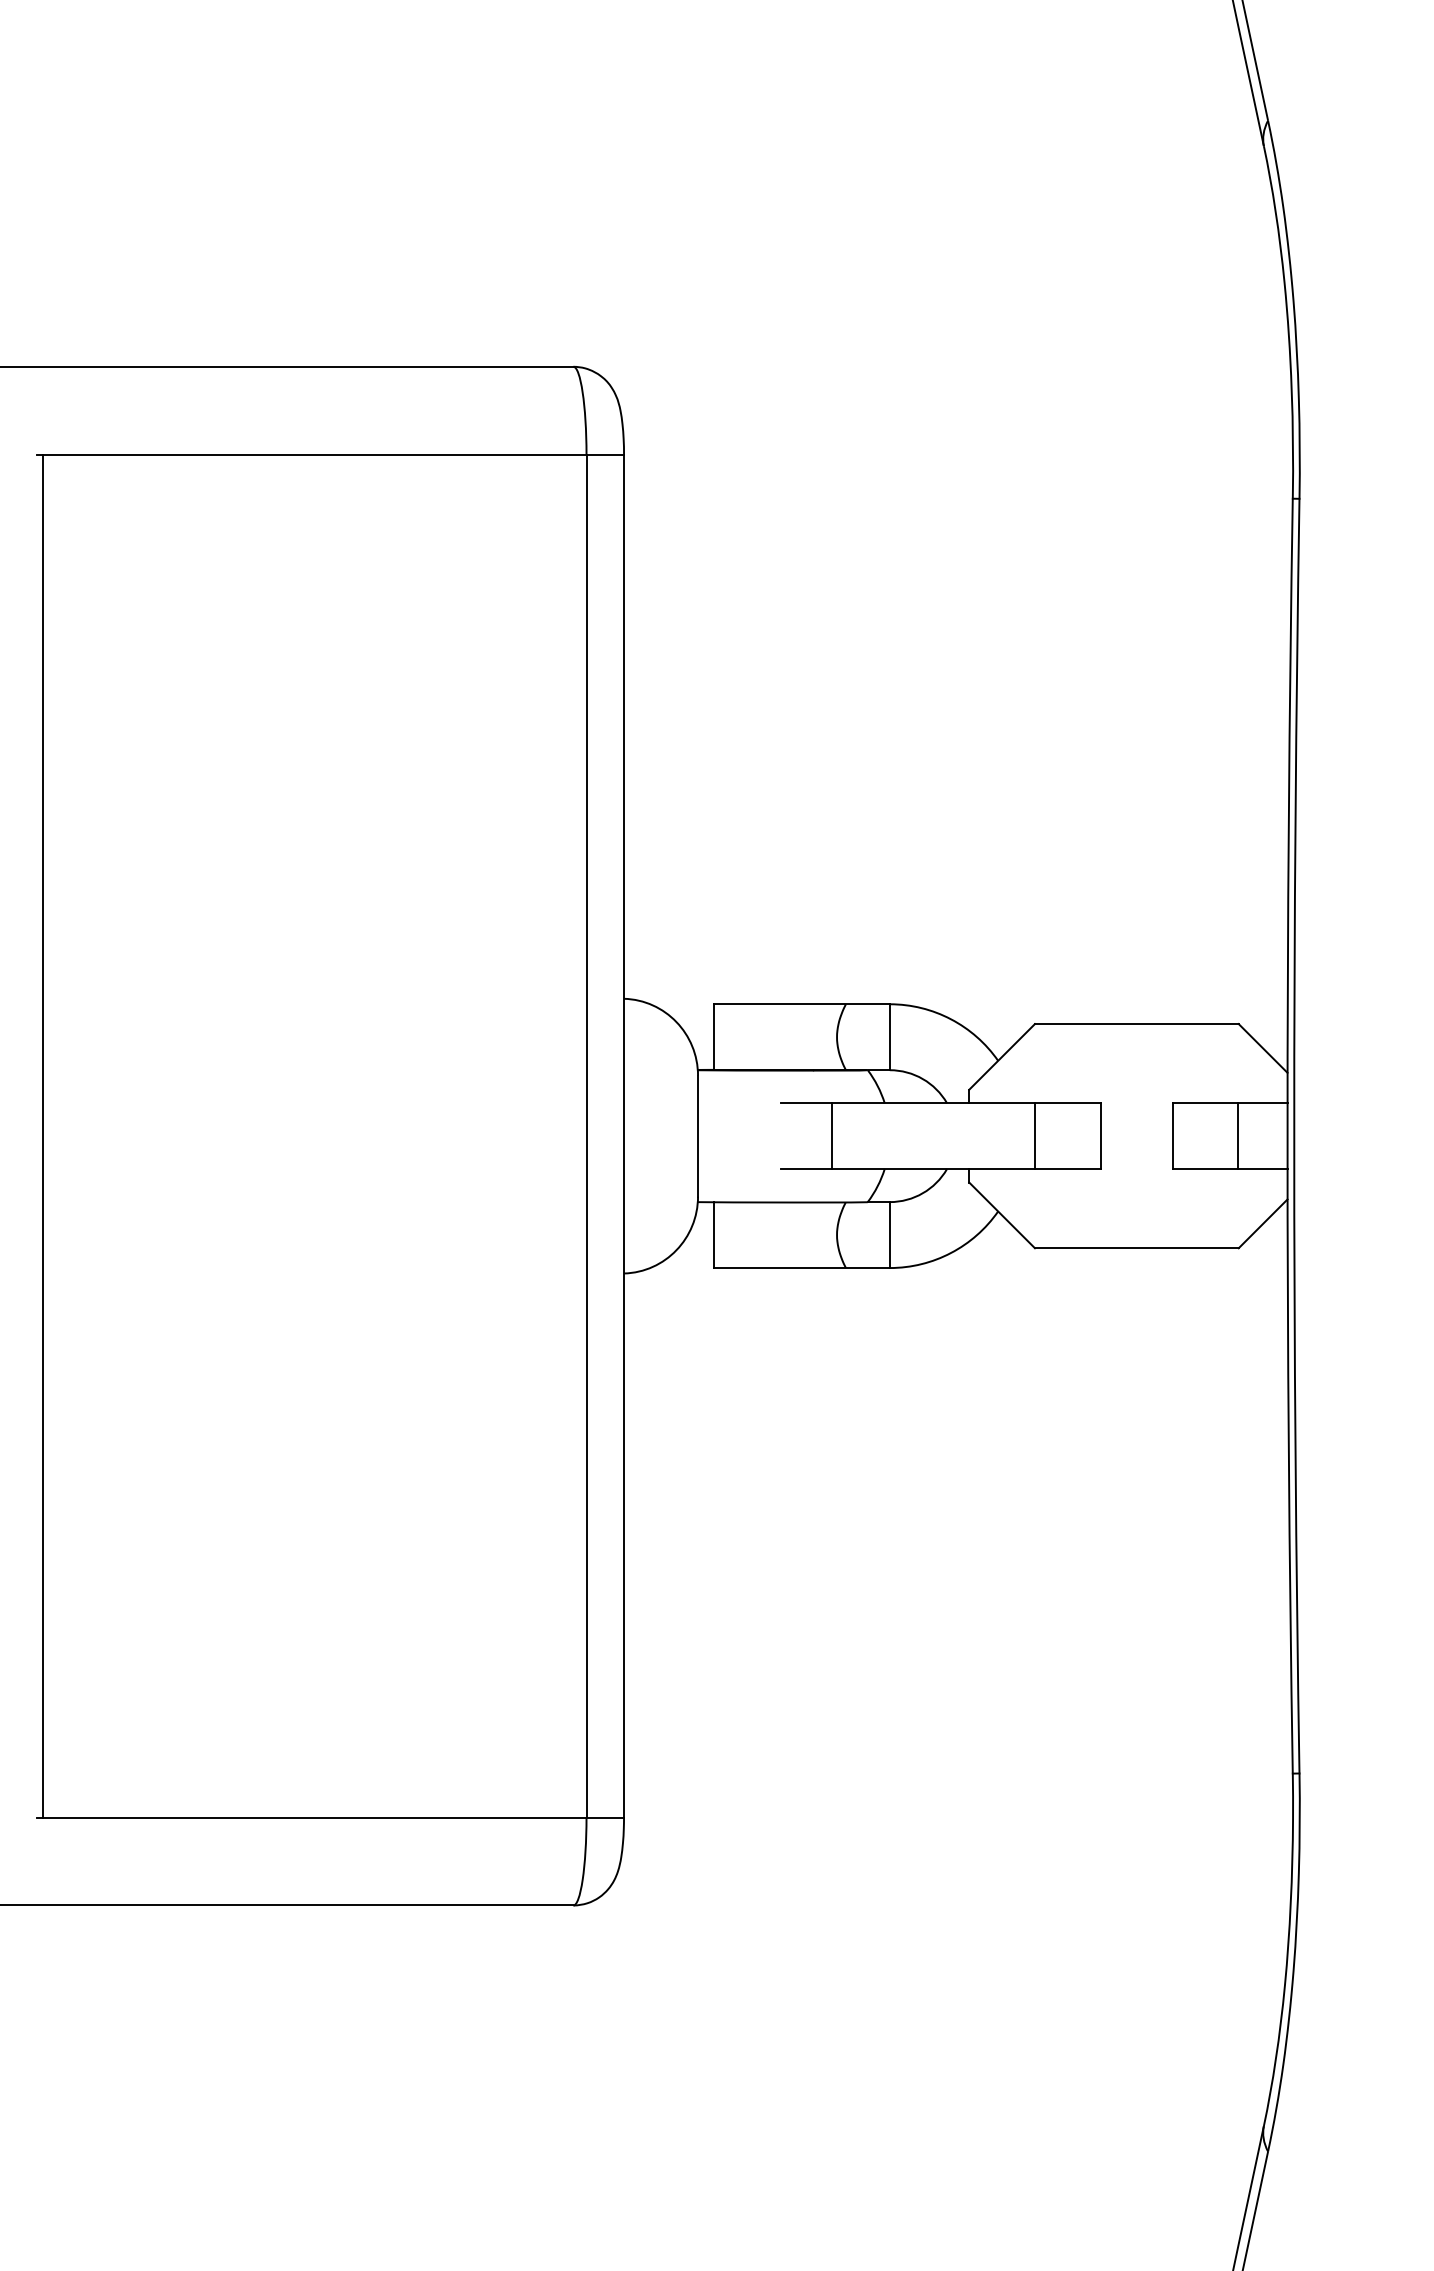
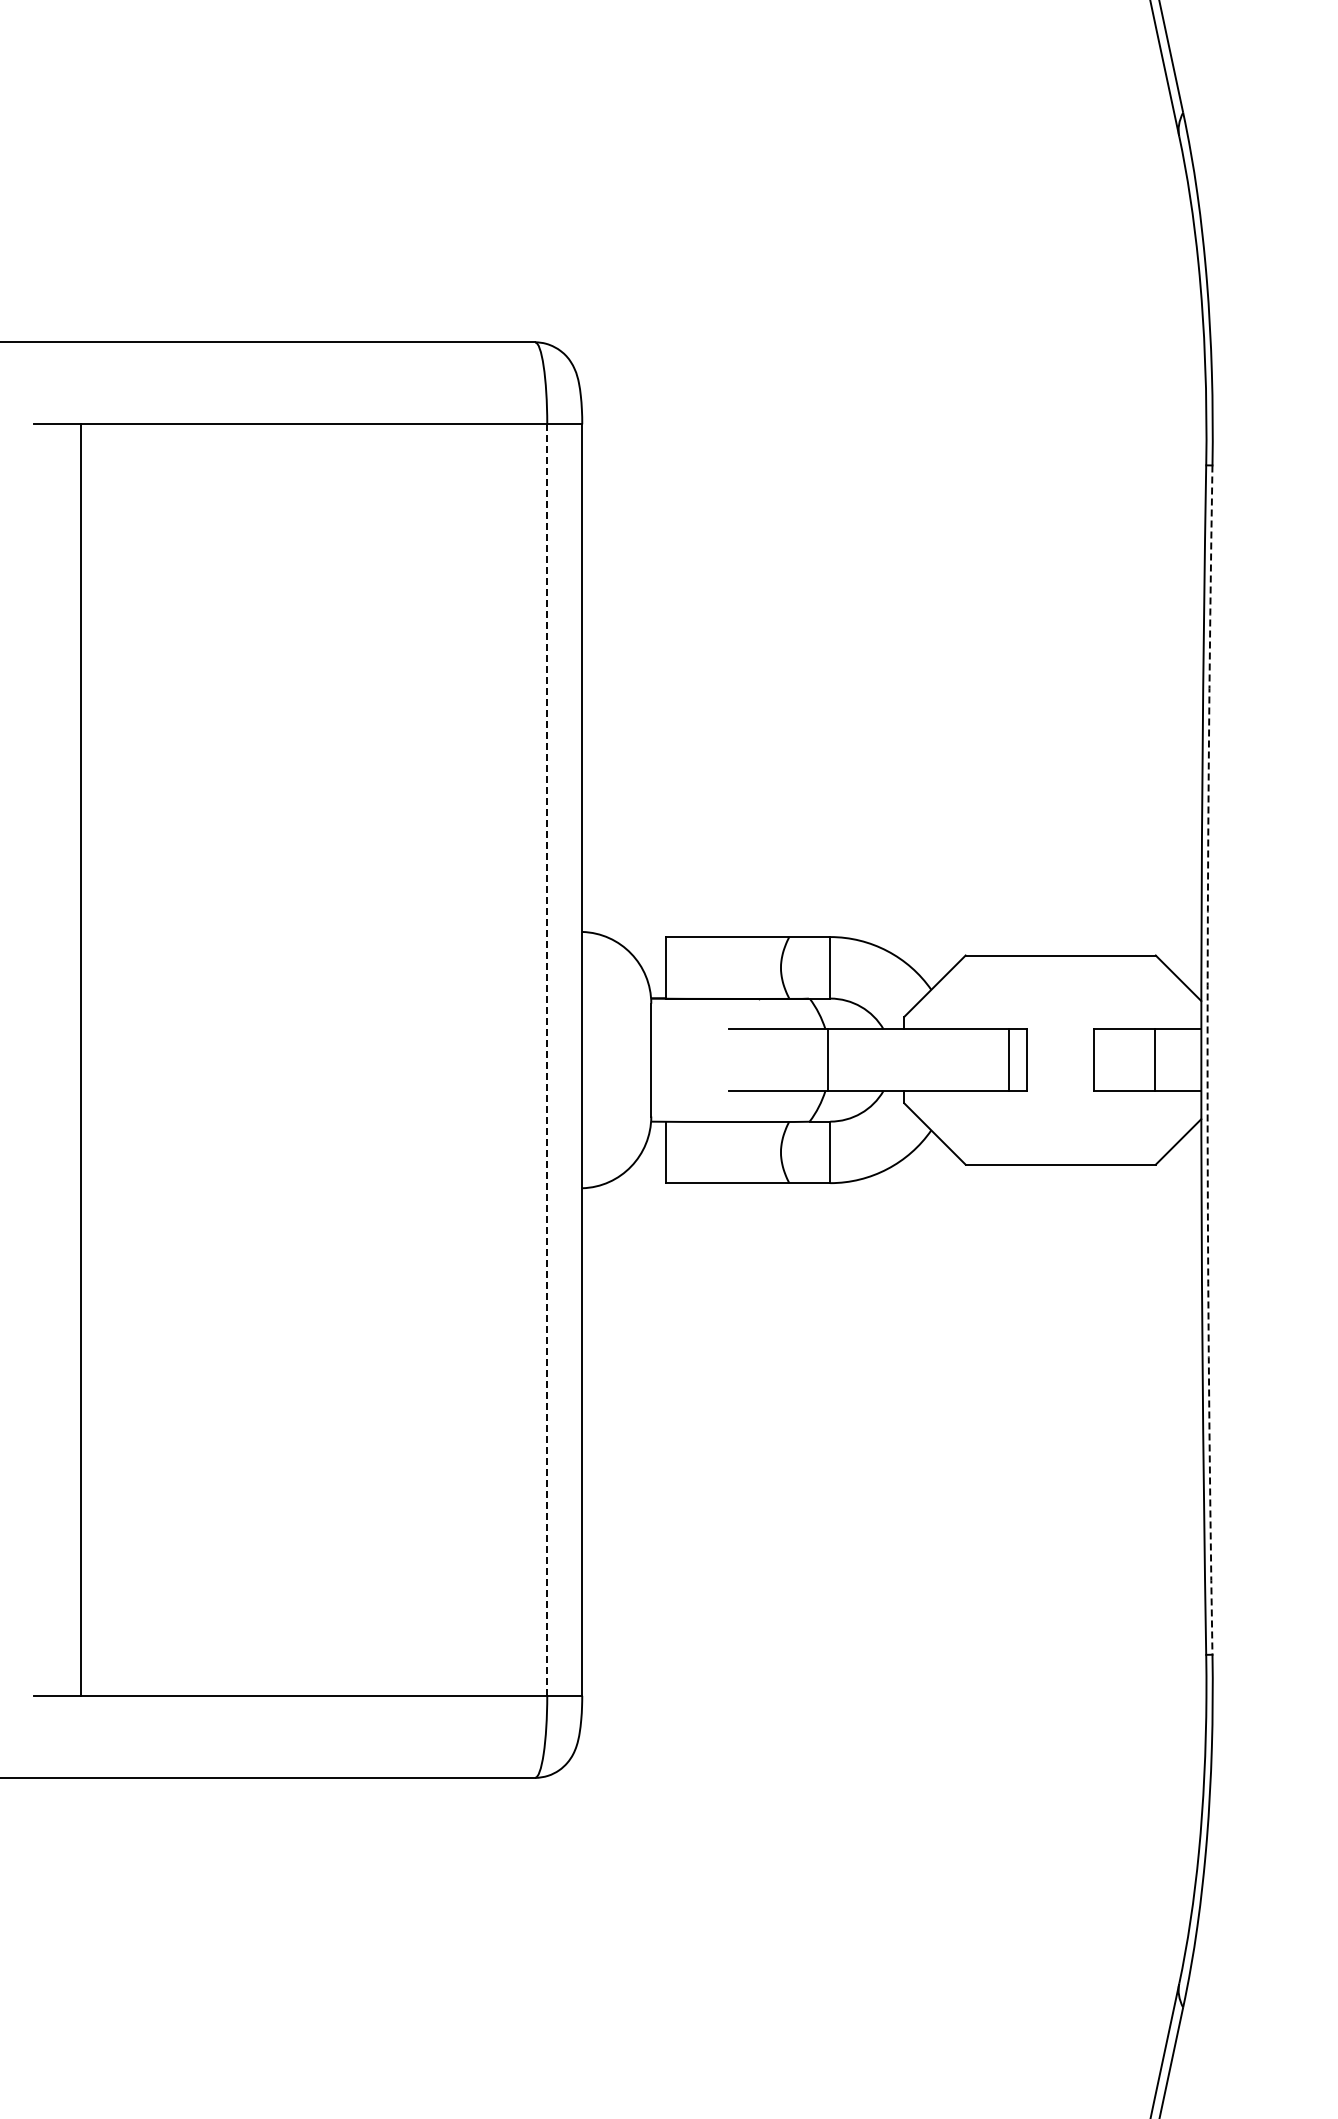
line: (43, 1135) -> (81, 1059), moved
line: (831, 1135) -> (827, 1059), moved
line: (1035, 1135) -> (1009, 1059), moved
line: (586, 1136) -> (547, 1060), solid -> dashed
arc: (1294, 1136) -> (1207, 1060), solid -> dashed

